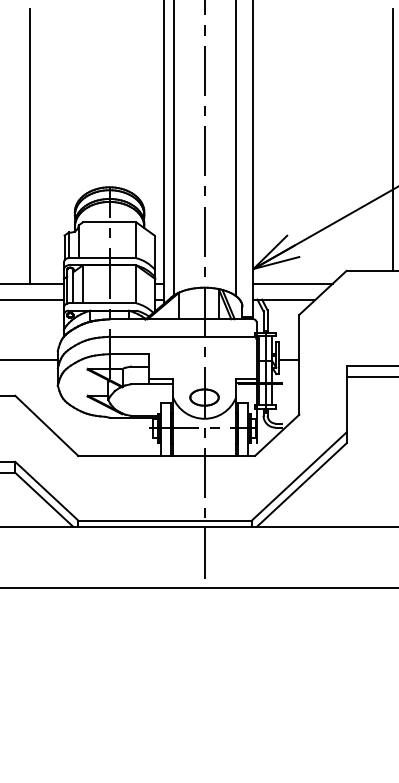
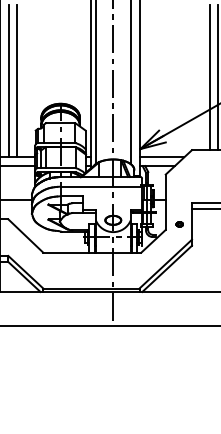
line: (378, 139) -> (209, 77), added
line: (15, 145) -> (8, 80), added
part: (323, 405) -> (179, 224), added

